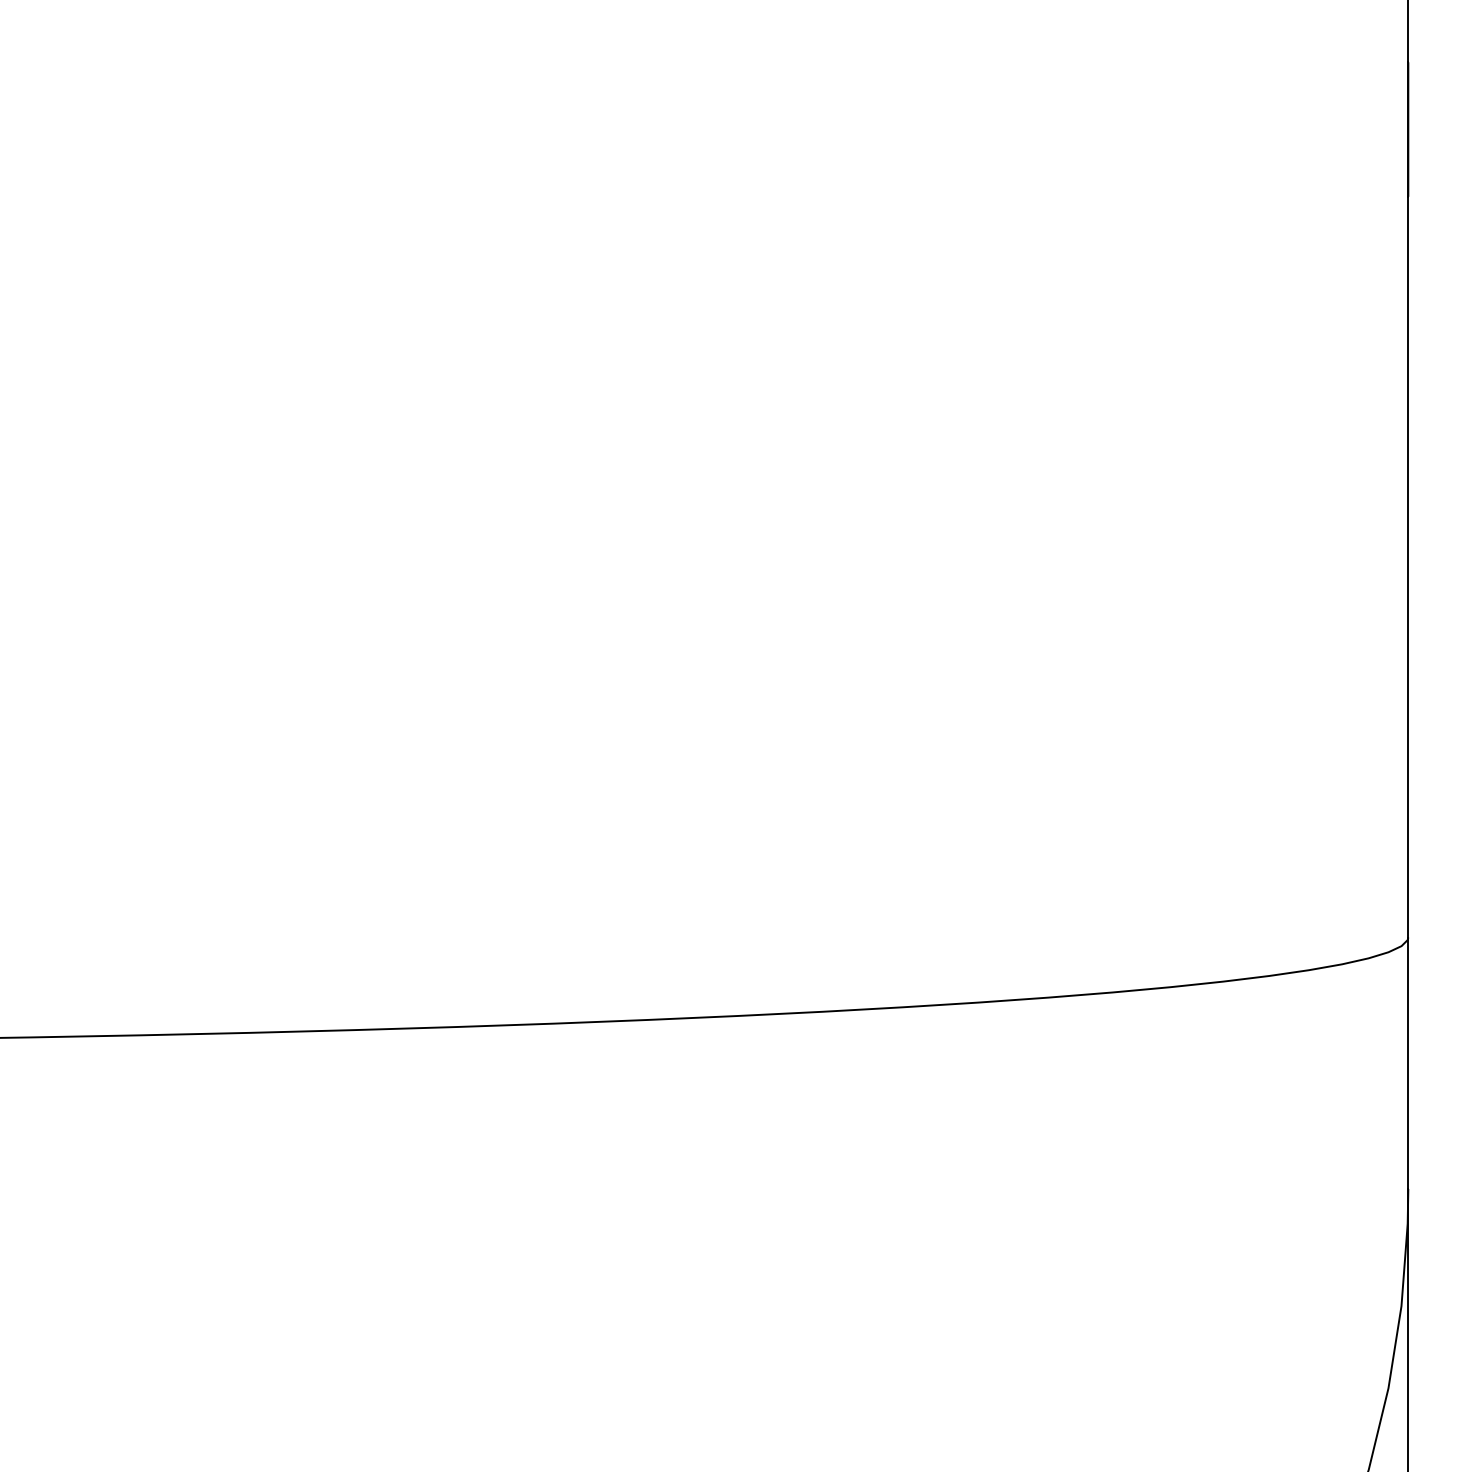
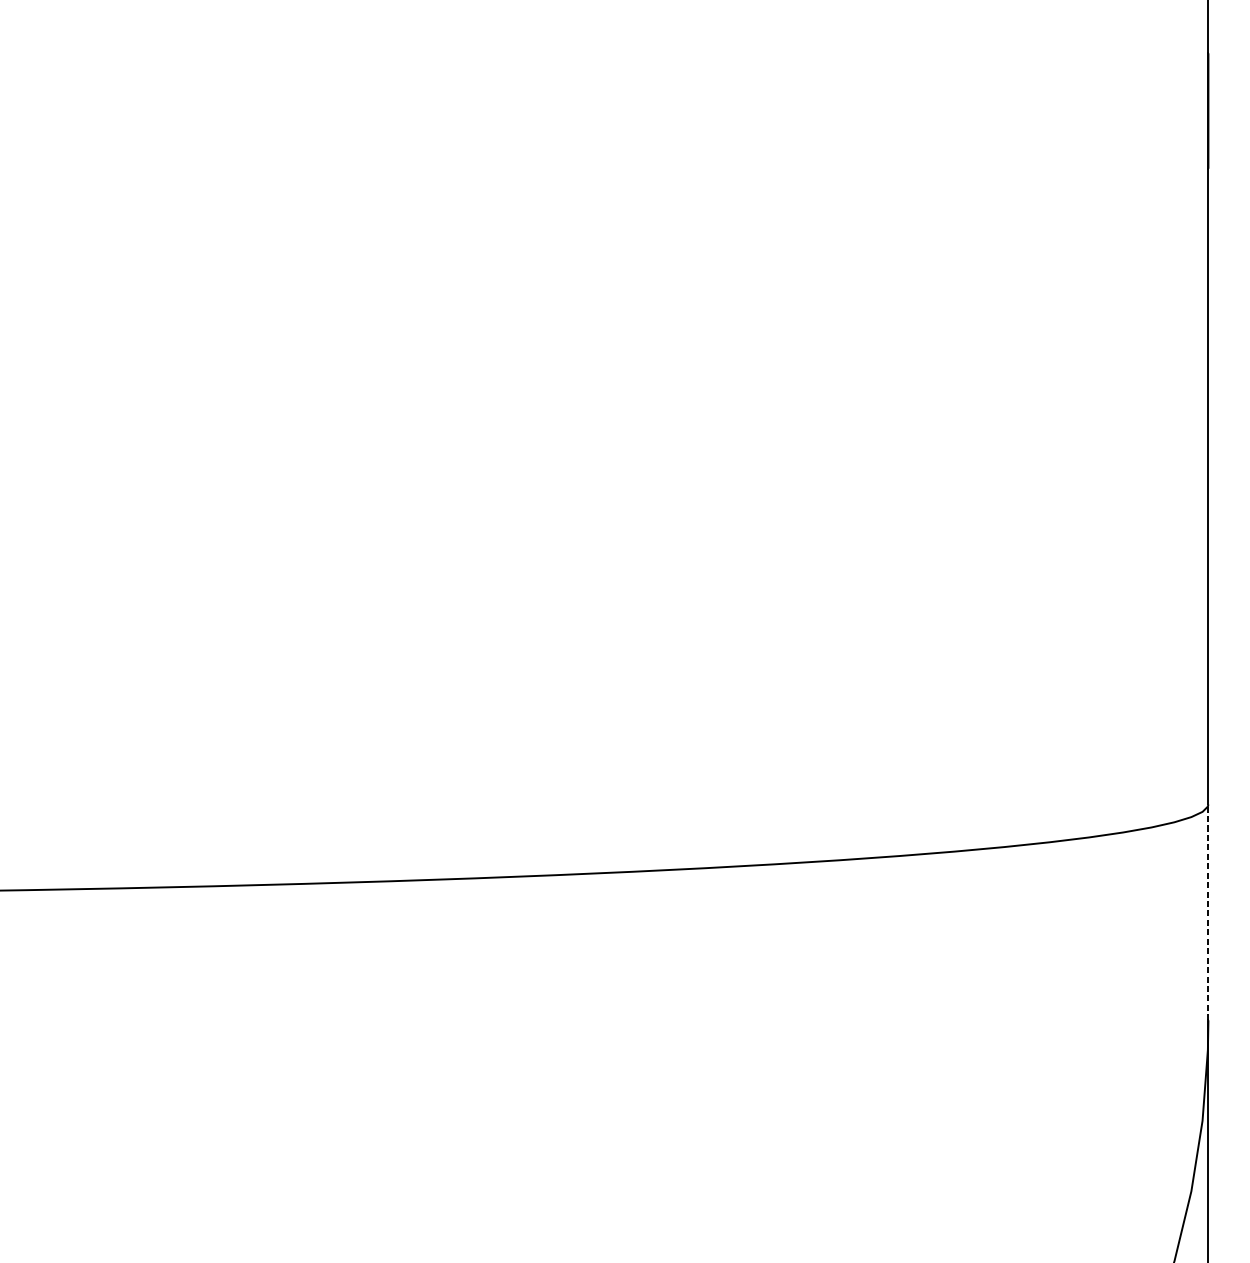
line: (1408, 1063) -> (1208, 912), solid -> dashed

